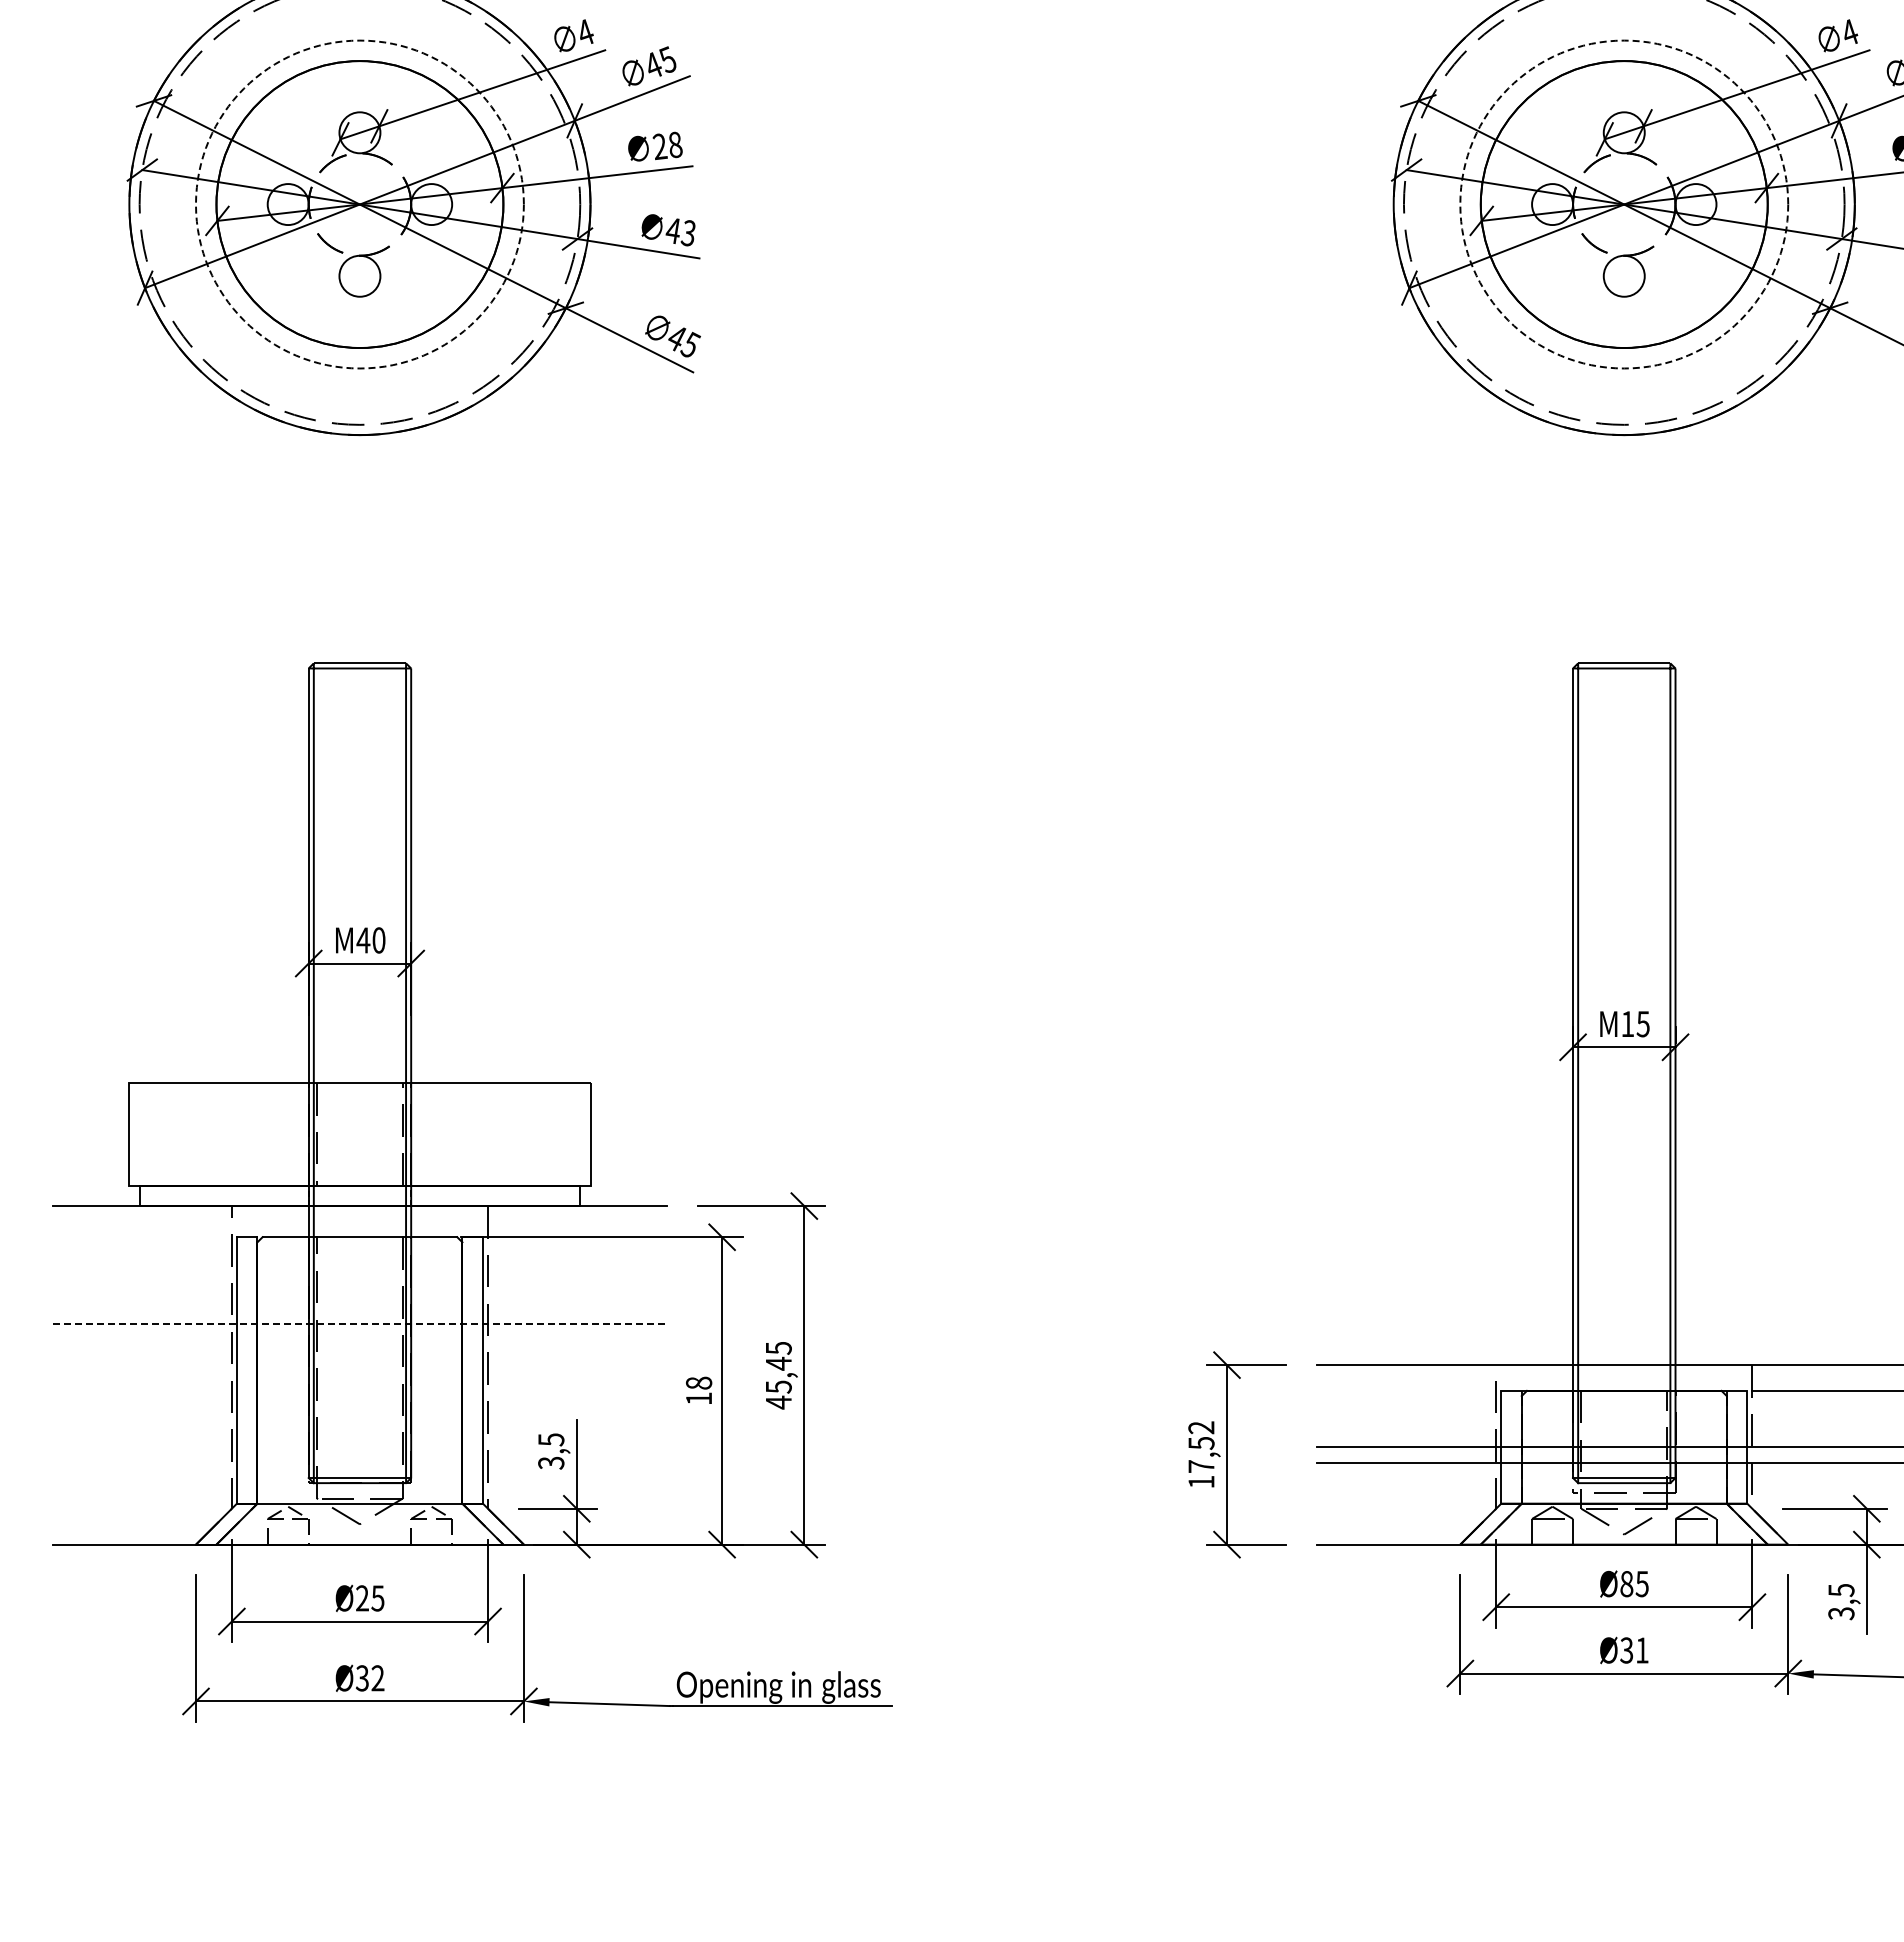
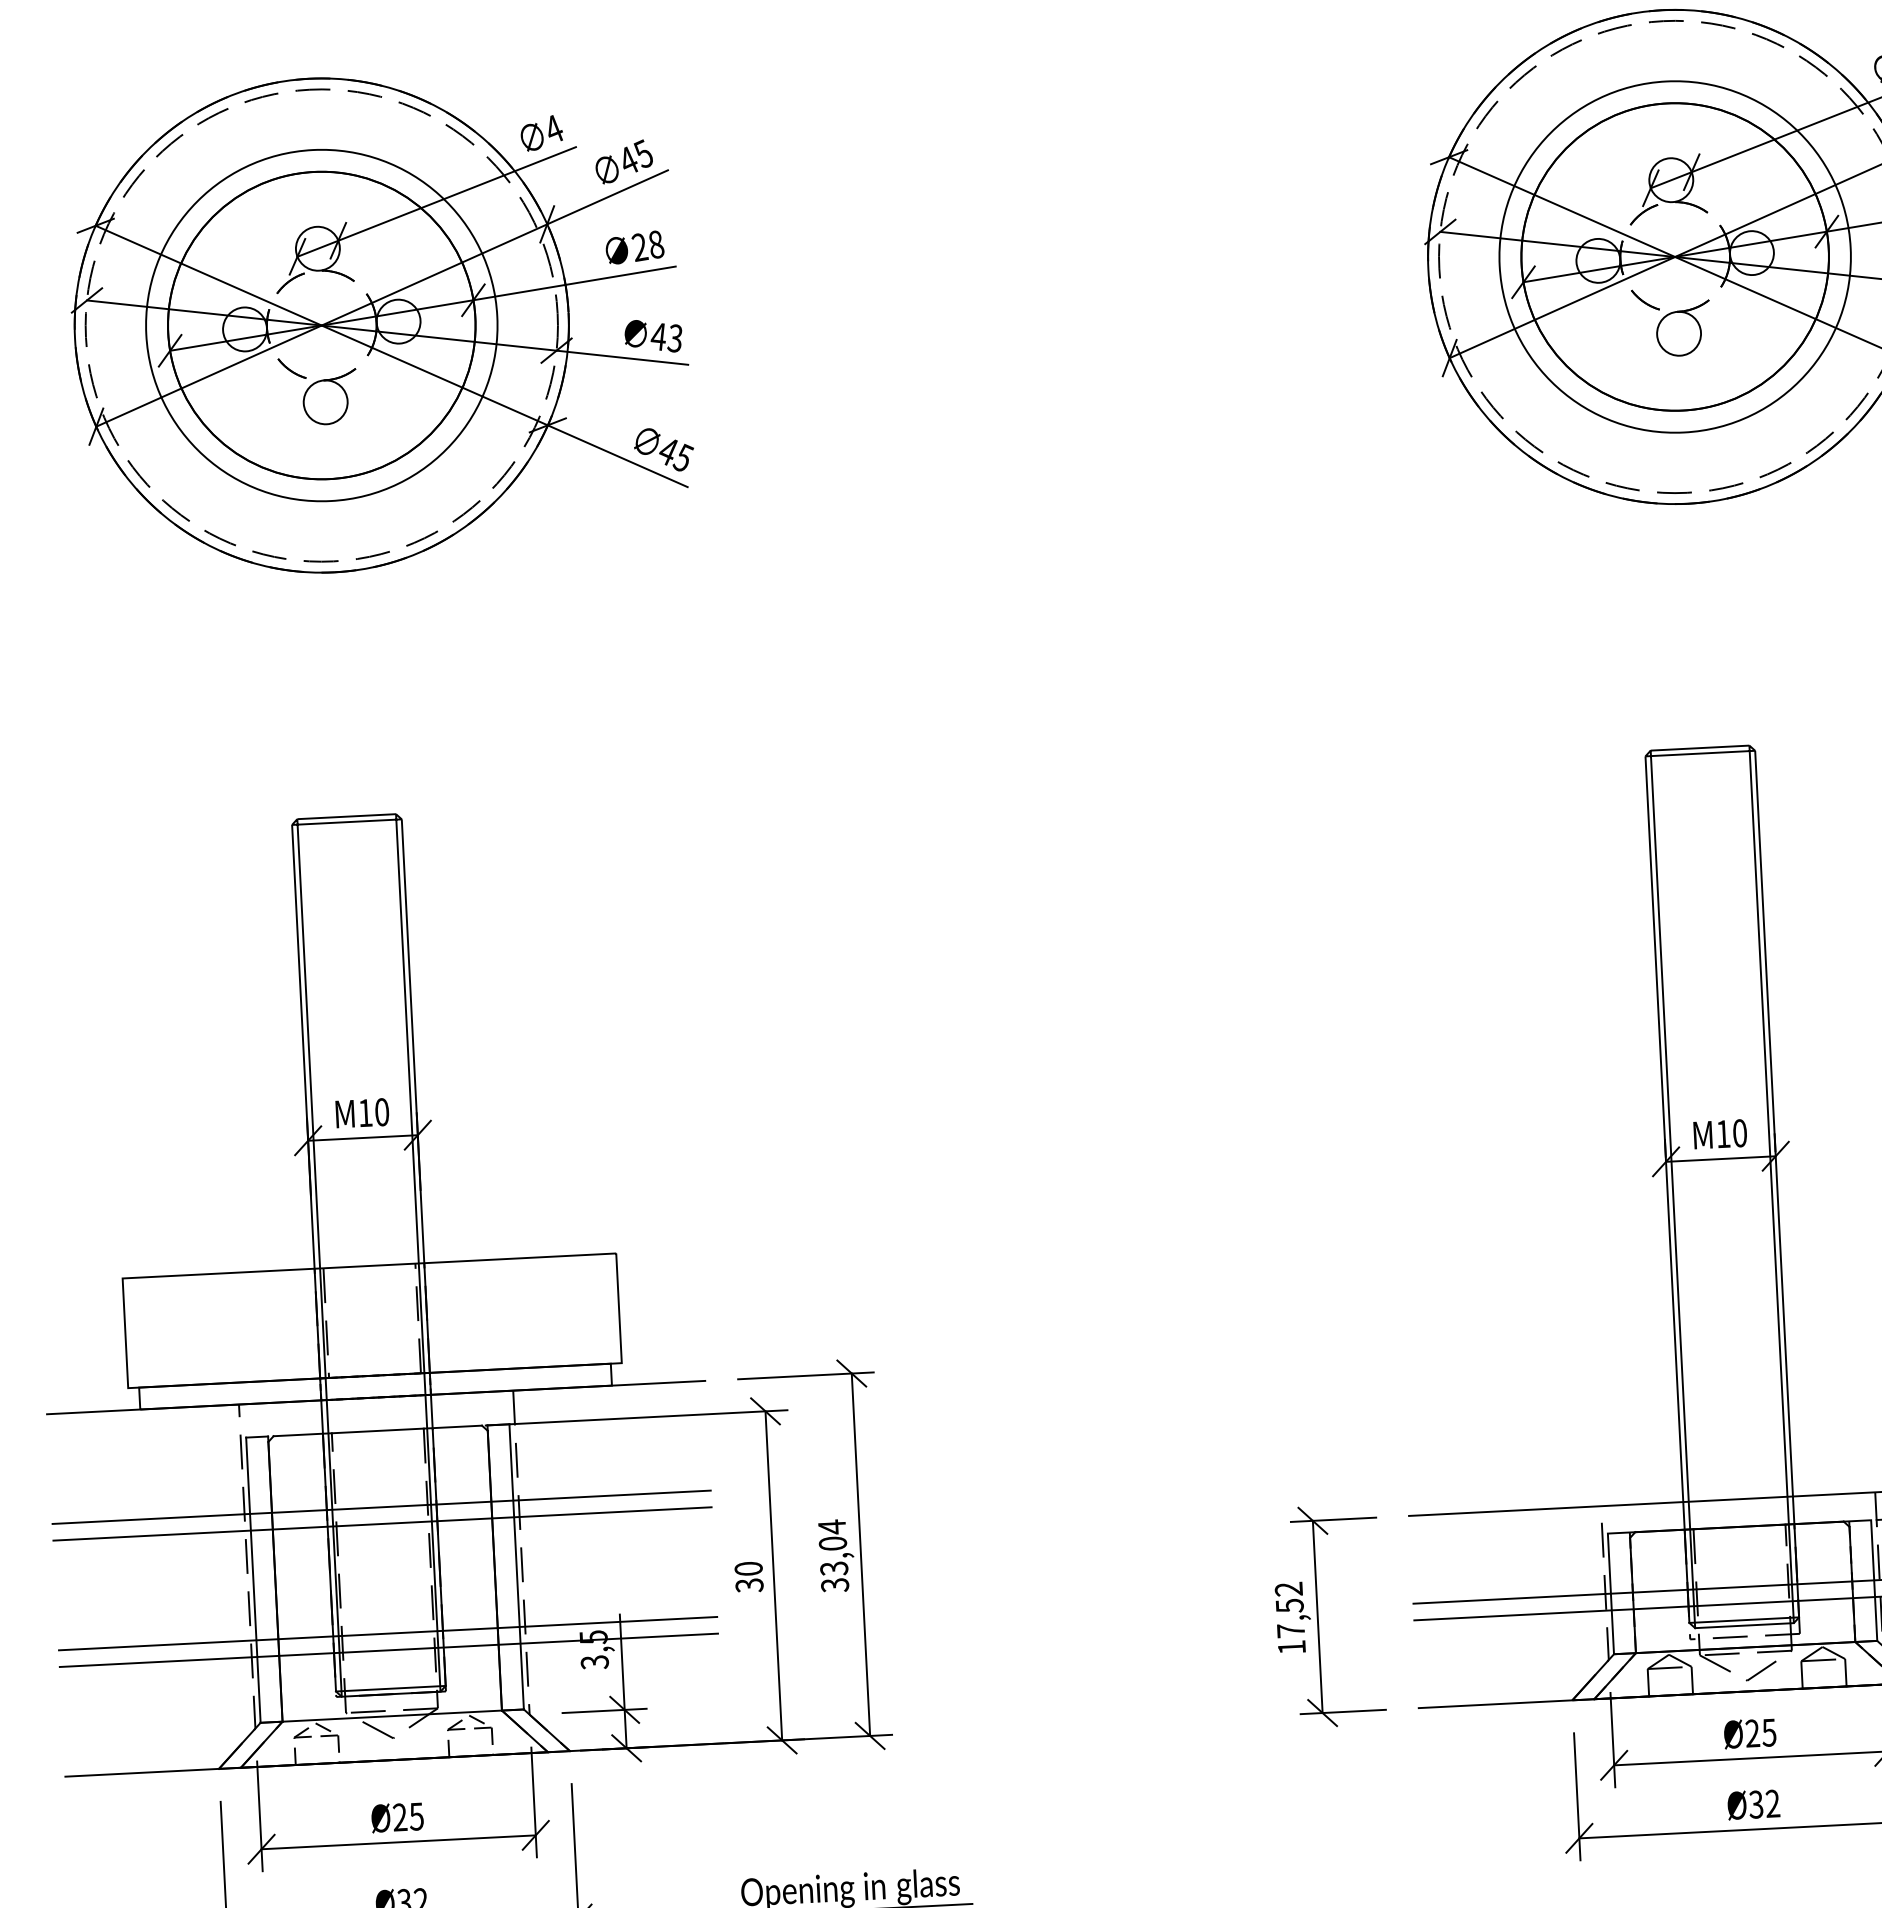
circle: (359, 204) -> (321, 325), dashed -> solid
circle: (1624, 204) -> (1675, 256), dashed -> solid
text: (363, 940) -> (365, 1113), M40 -> M10
text: (1642, 1024) -> (1739, 1133), M15 -> M10
line: (359, 1308) -> (381, 1507), added
line: (360, 1324) -> (383, 1524), dashed -> solid
text: (778, 1375) -> (833, 1556), 45,45 -> 33,04
text: (698, 1390) -> (748, 1576), 18 -> 30
line: (359, 1426) -> (387, 1633), added
line: (359, 1442) -> (388, 1650), added
text: (1626, 1584) -> (1752, 1734), Ø85 -> Ø25
text: (1642, 1650) -> (1773, 1803), Ø31 -> Ø32

